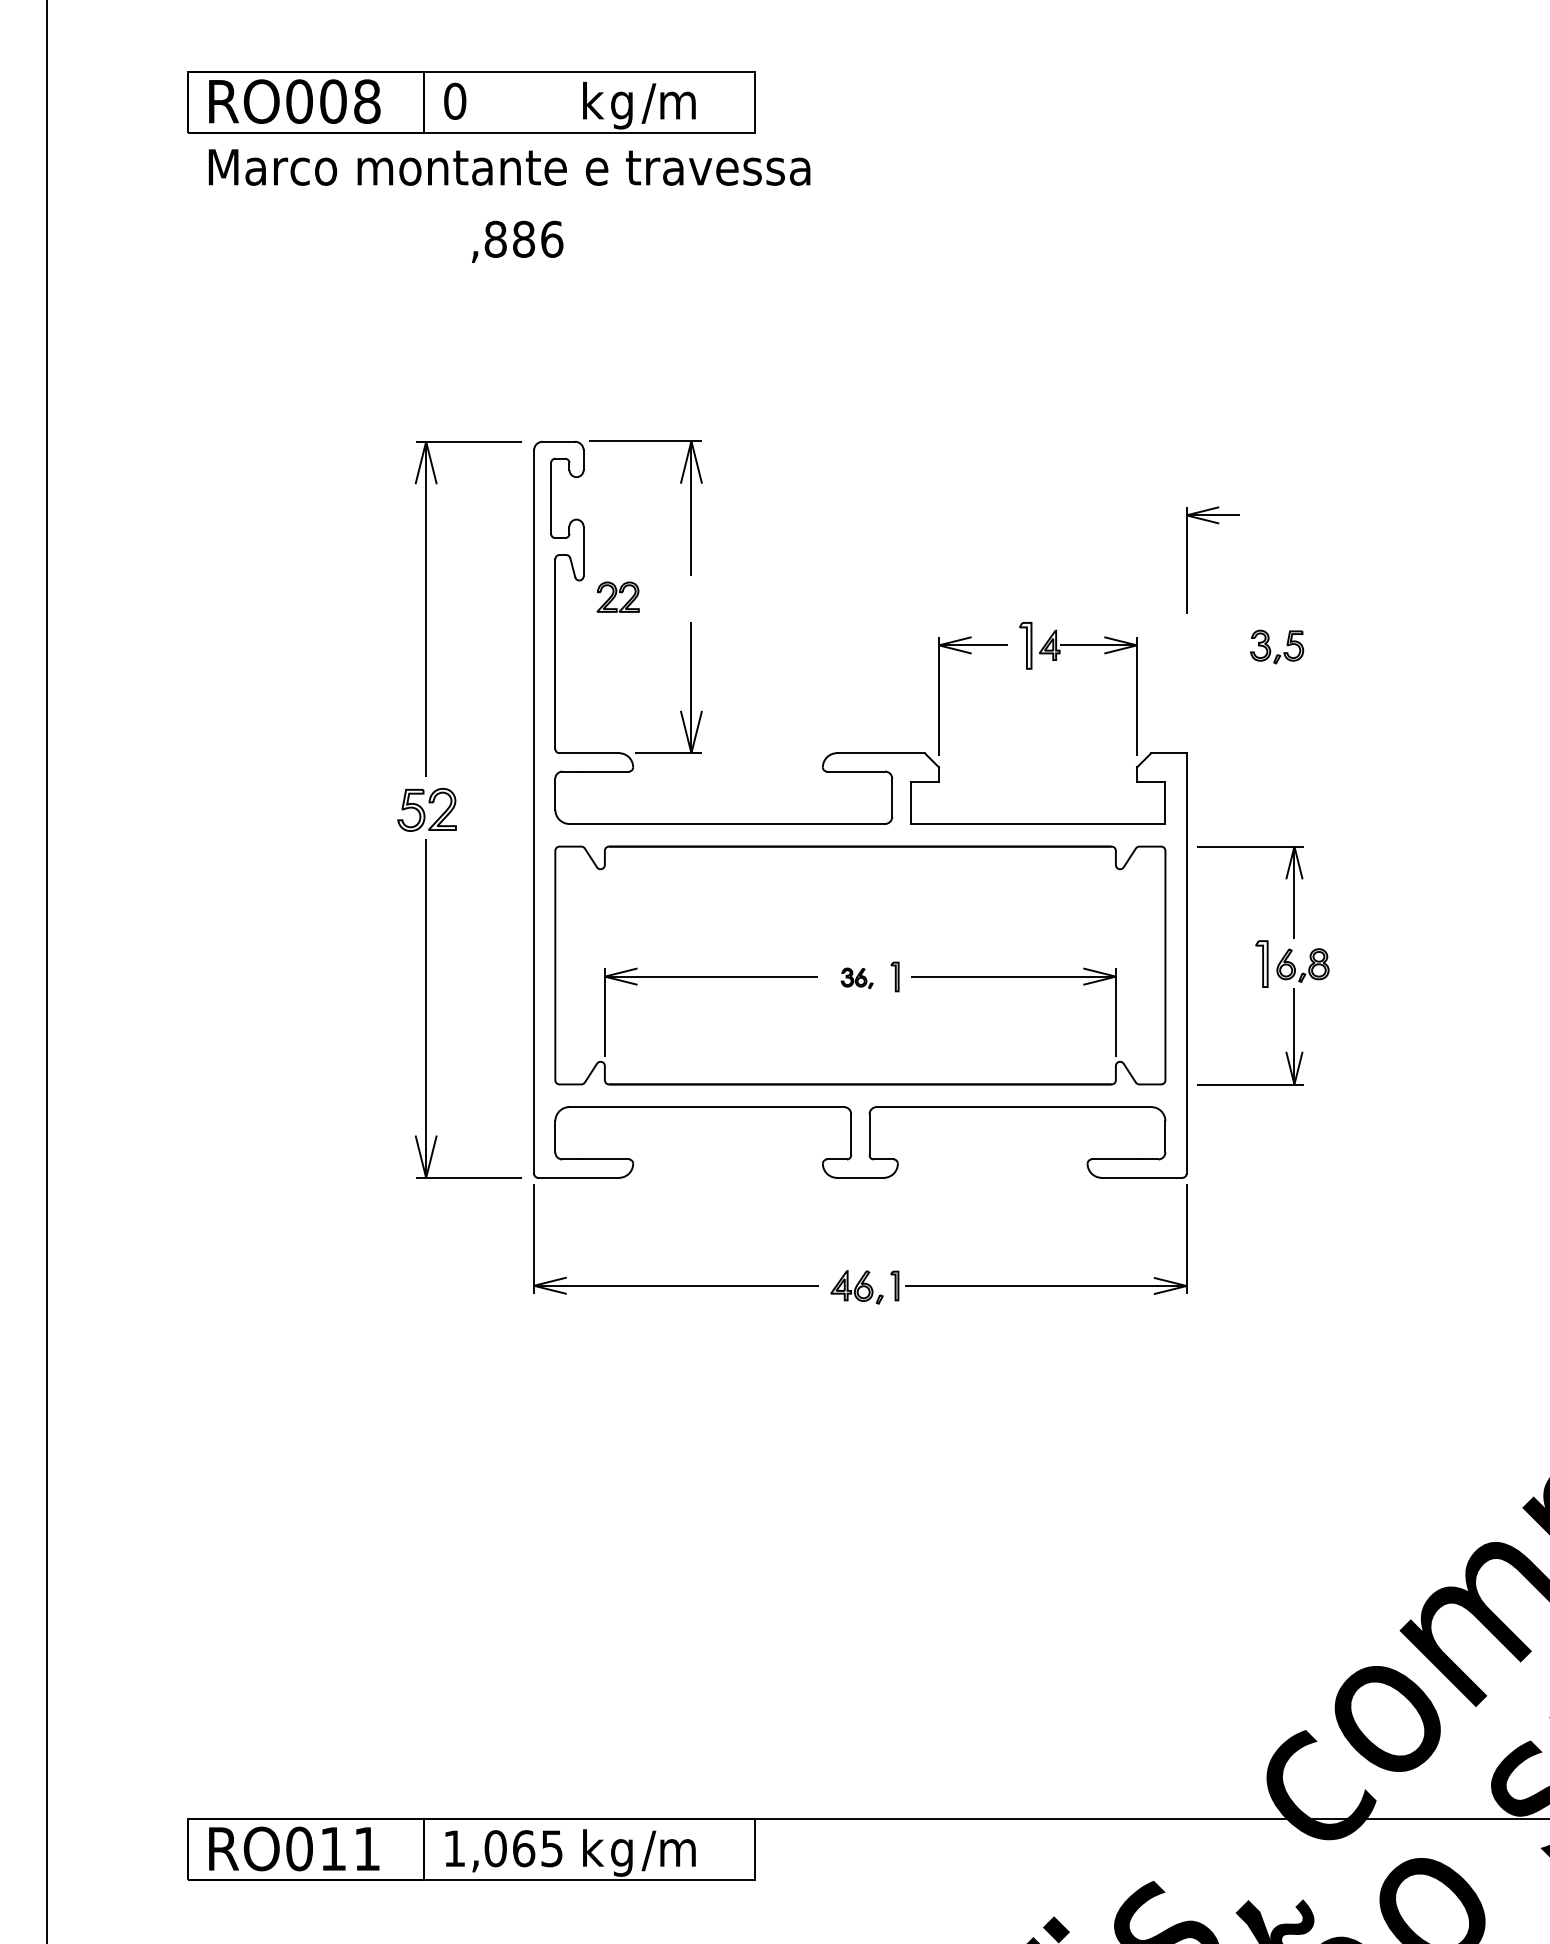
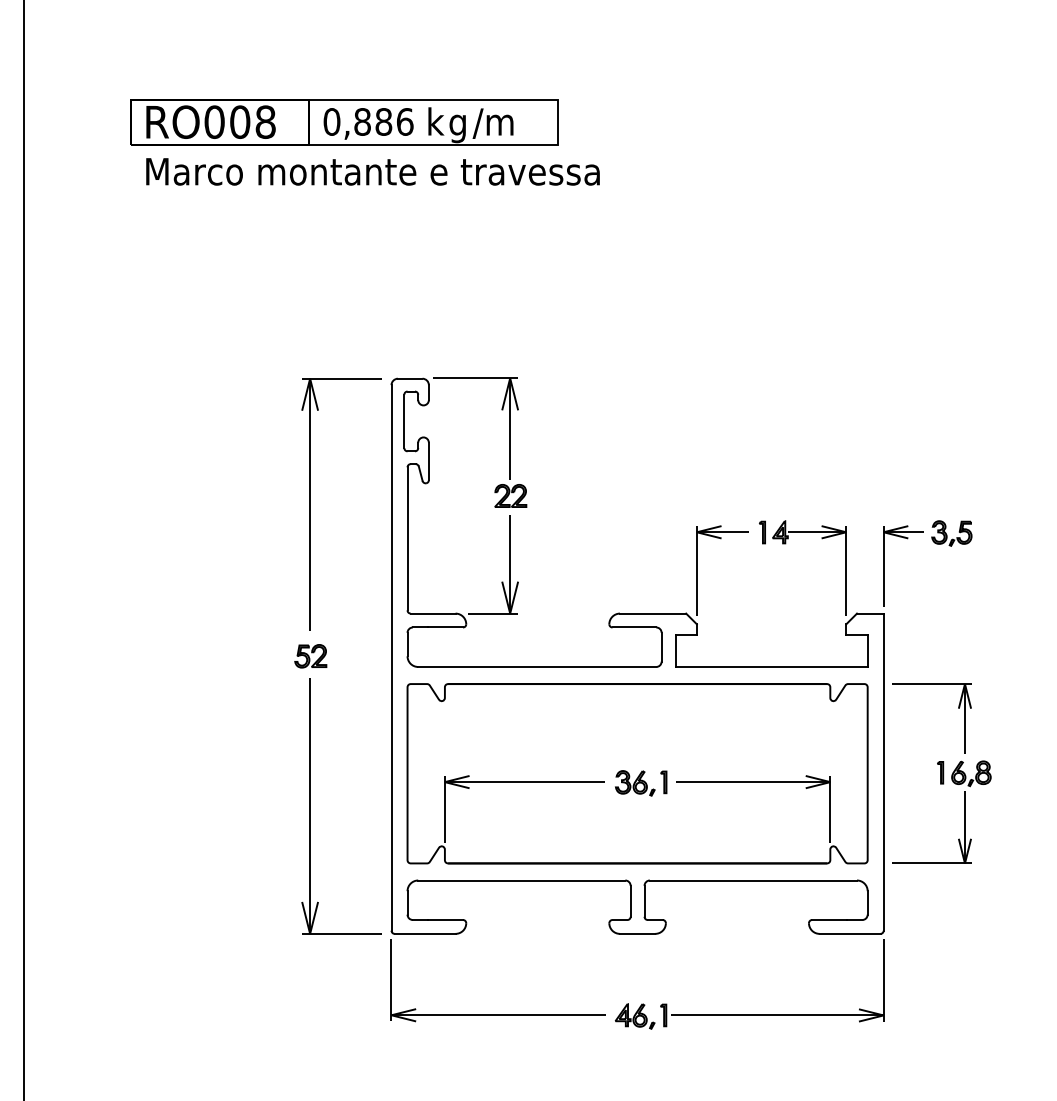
text: (517, 241) -> (379, 123), moved
part: (1187, 559) -> (884, 565), moved
part: (617, 596) -> (510, 495), moved
part: (1025, 645) -> (762, 532), size x0.62
part: (426, 809) -> (310, 656), size x0.71
part: (1261, 964) -> (940, 772), size x0.62
part: (856, 978) -> (634, 783), size x1.67

